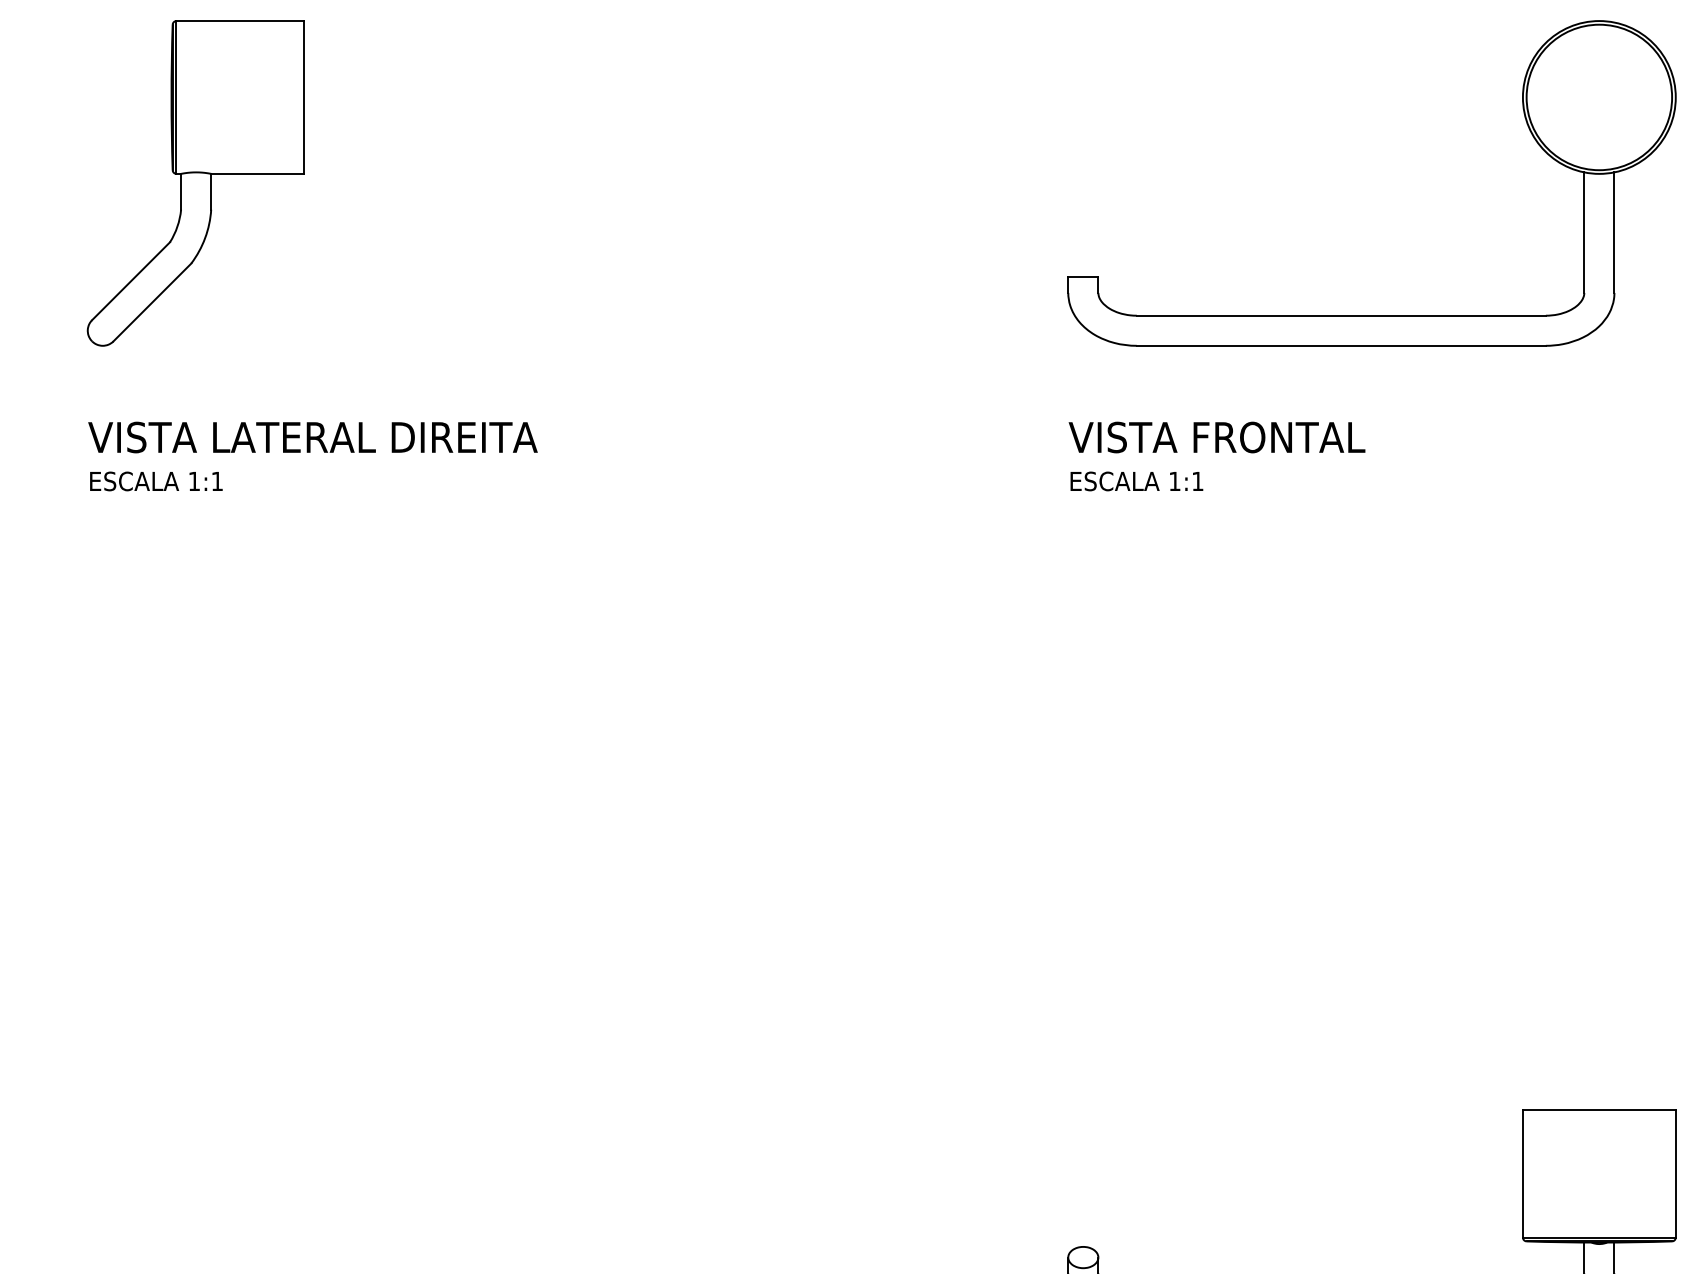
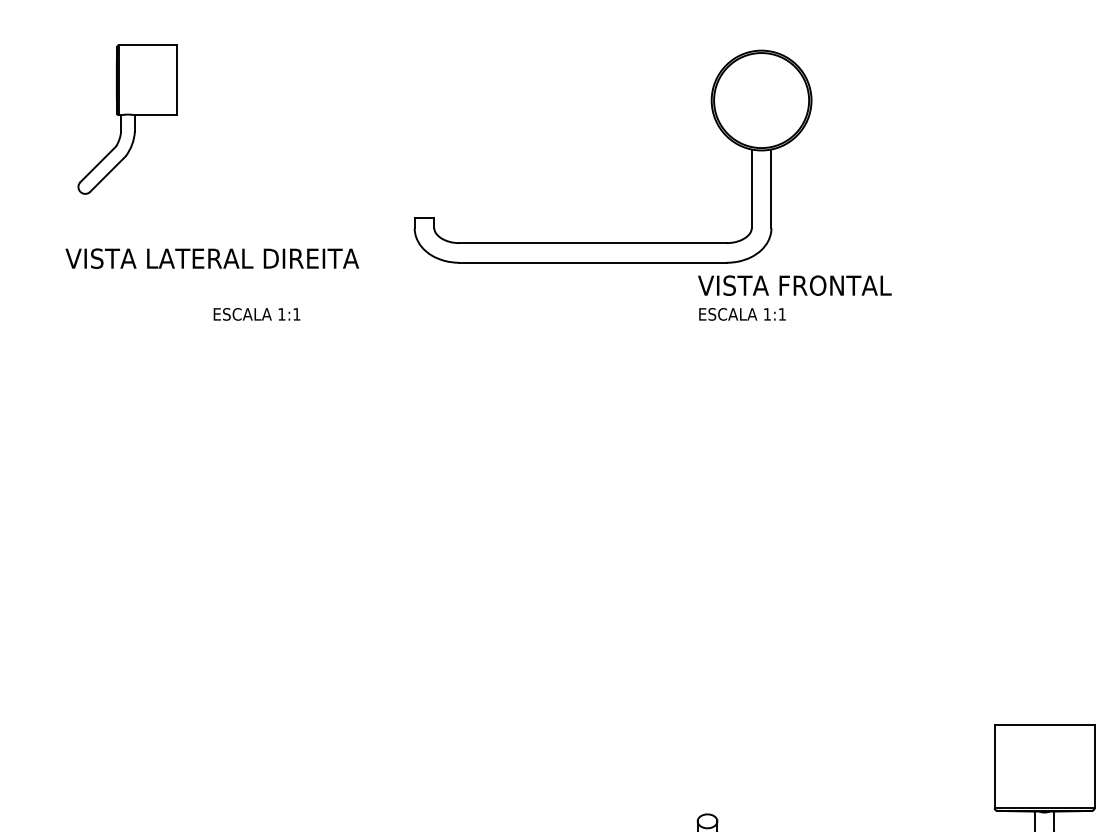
part: (195, 183) -> (127, 119), size x0.7
part: (1371, 314) -> (612, 242), moved
text: (311, 437) -> (211, 258), moved
text: (155, 481) -> (256, 314), moved

